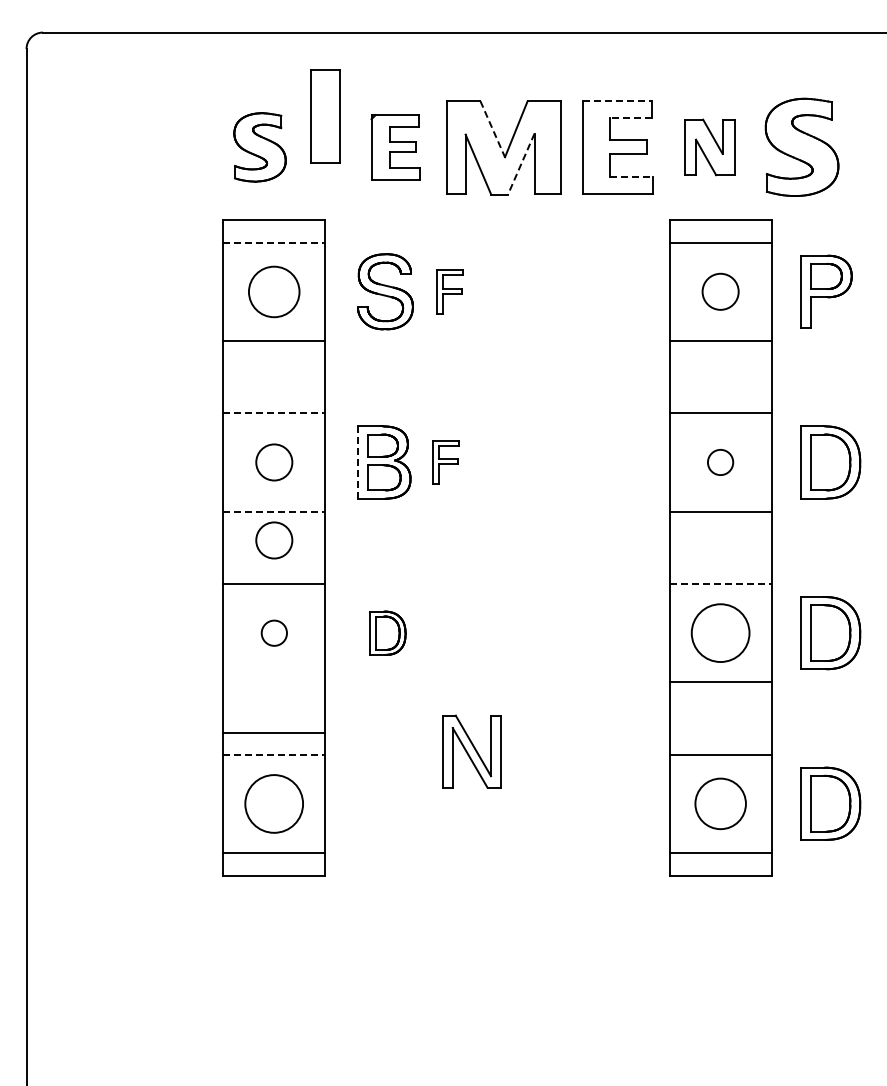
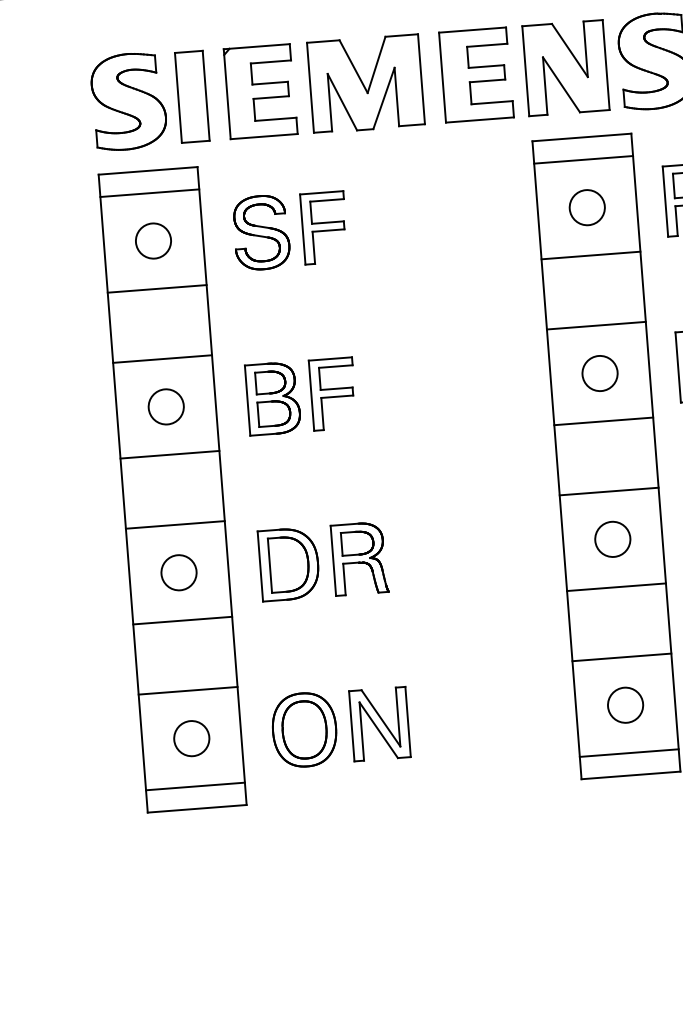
line: (617, 101) -> (472, 30), dashed -> solid
part: (325, 116) -> (192, 96), moved
line: (631, 117) -> (487, 44), dashed -> solid
line: (492, 129) -> (353, 66), dashed -> solid
part: (259, 147) -> (128, 101), size x1.43
part: (395, 147) -> (260, 91), size x1.43
part: (709, 147) -> (565, 68), size x1.67
line: (521, 164) -> (384, 98), dashed -> solid
line: (632, 176) -> (493, 102), dashed -> solid
line: (274, 242) -> (149, 193), dashed -> solid
circle: (274, 291) -> (153, 240), size x0.71
part: (449, 291) -> (323, 227), size x1.67
line: (274, 413) -> (162, 359), dashed -> solid
line: (358, 461) -> (248, 399), dashed -> solid
part: (445, 462) -> (332, 394), size x1.67
circle: (720, 462) -> (599, 373), size x1.43
line: (274, 511) -> (170, 454), dashed -> solid
circle: (274, 540) -> (172, 482), removed
line: (720, 583) -> (608, 491), dashed -> solid
circle: (274, 633) -> (179, 573), size x1.43
part: (387, 633) -> (289, 564), size x1.67
part: (460, 633) -> (360, 559), added
circle: (720, 633) -> (612, 539), size x0.62
line: (274, 733) -> (182, 620), moved
part: (471, 751) -> (379, 723), moved
line: (274, 754) -> (188, 690), dashed -> solid
circle: (274, 803) -> (191, 738), size x0.62
part: (390, 803) -> (304, 729), added
circle: (720, 803) -> (625, 704), size x0.71

